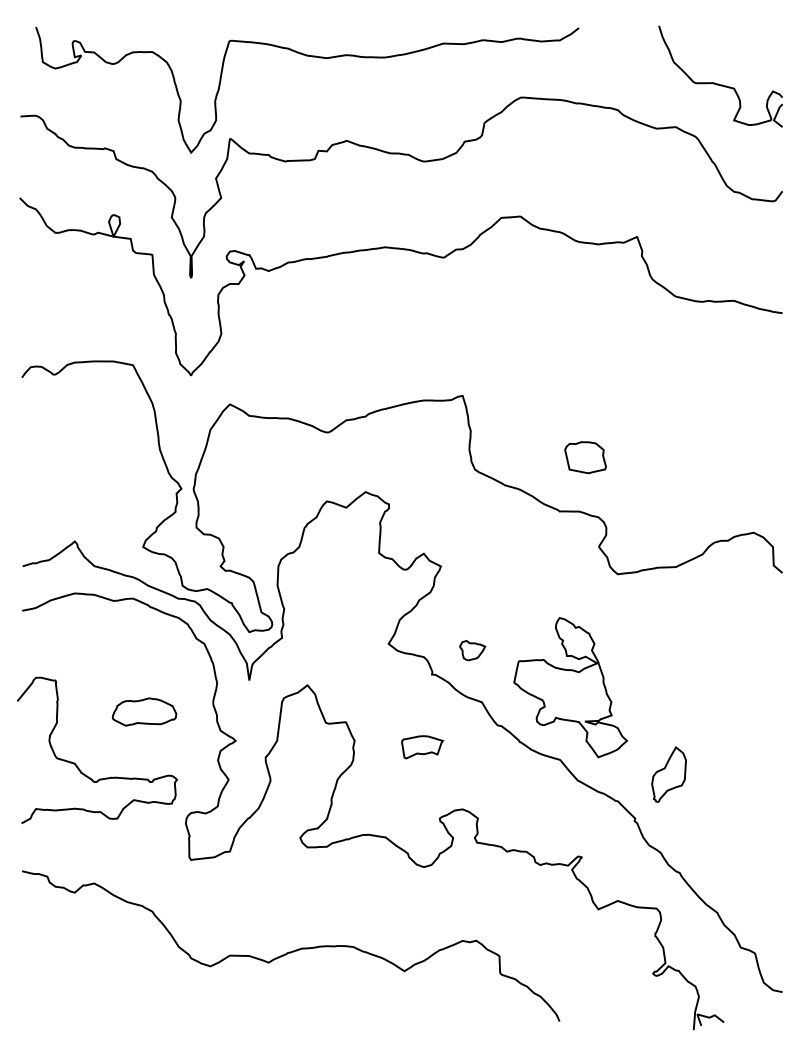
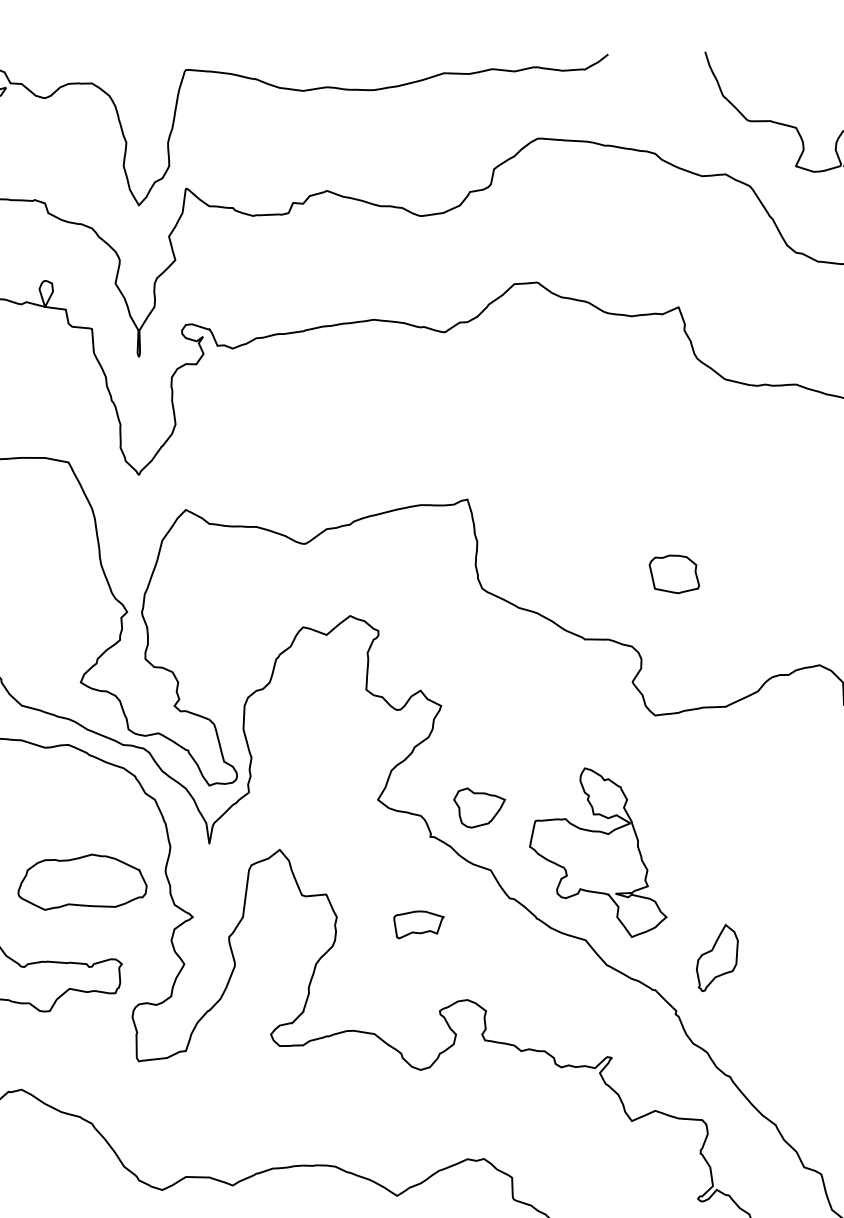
part: (585, 457) -> (674, 574), moved
part: (472, 650) -> (479, 807), size x1.67
part: (144, 711) -> (82, 881), size x1.67

